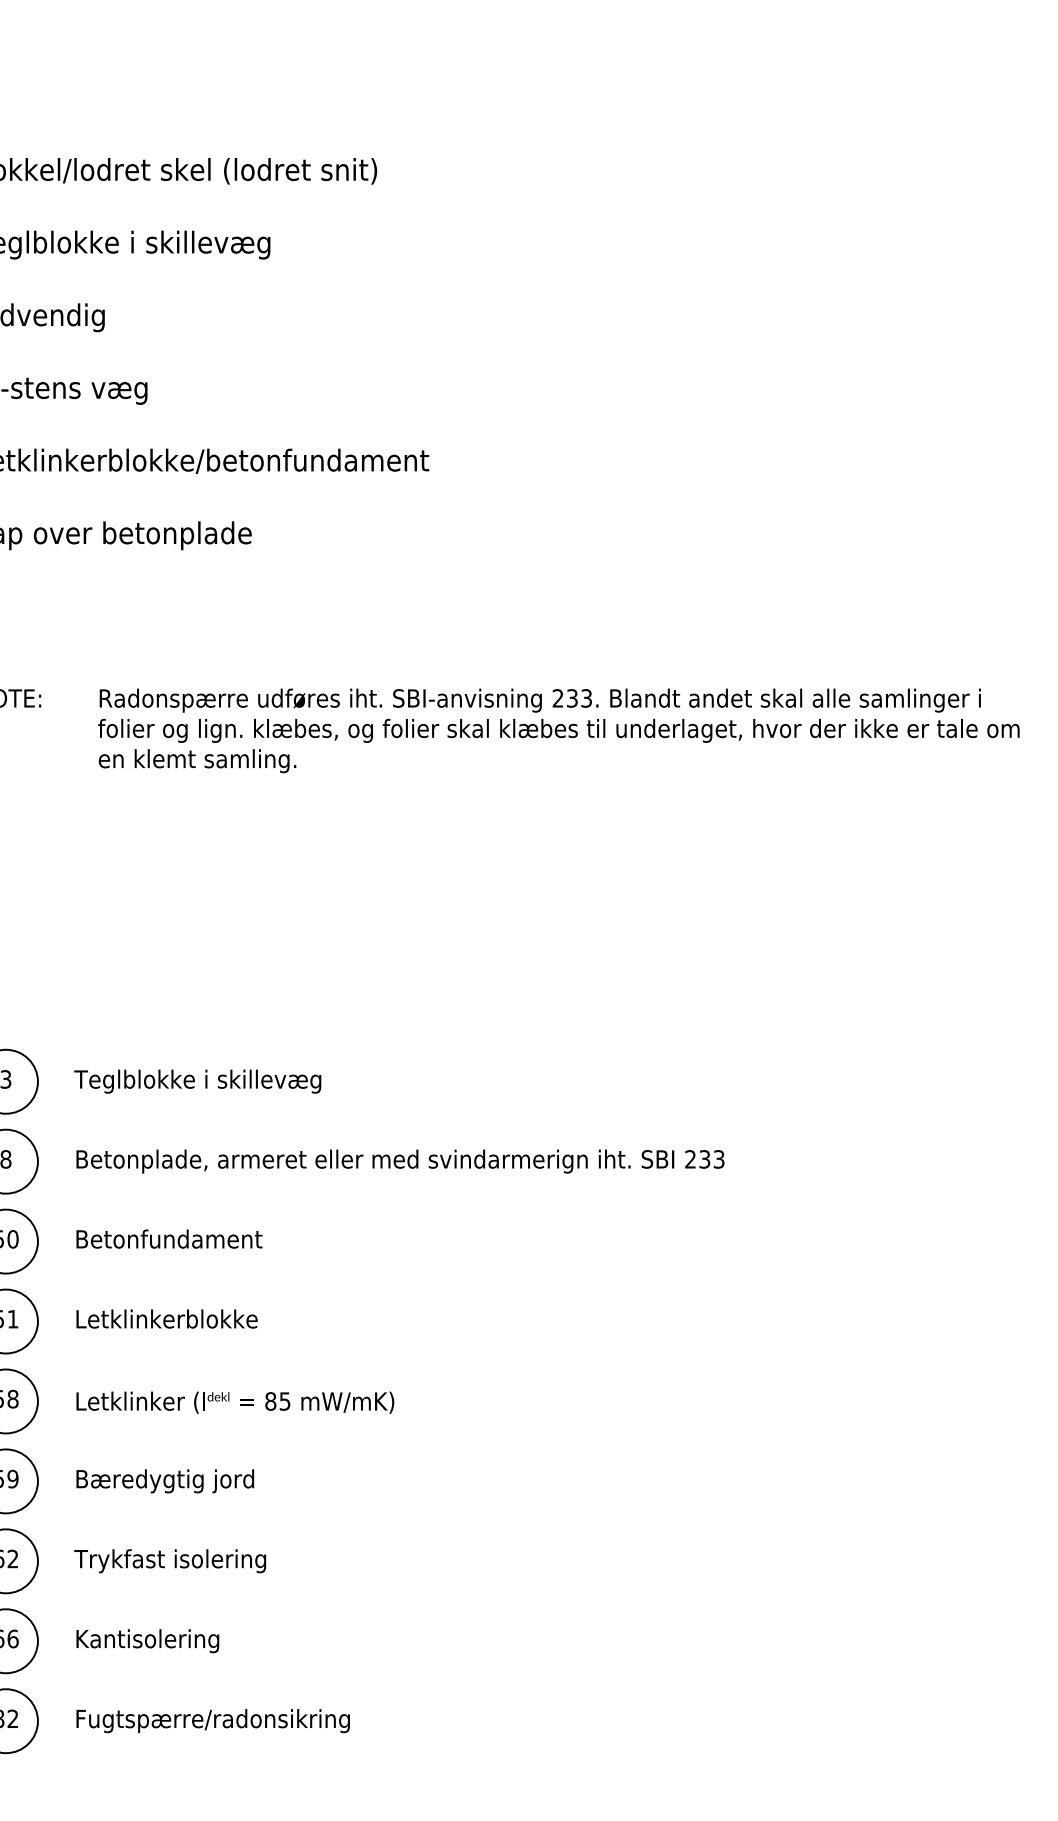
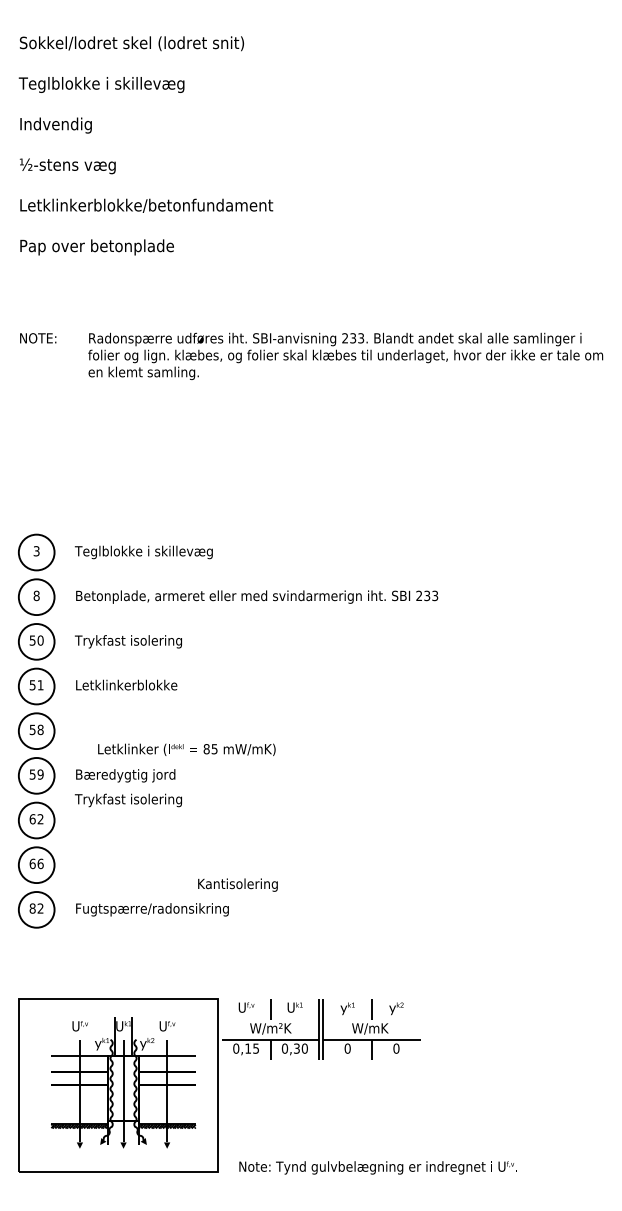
text: (168, 1240) -> (127, 641), Betonfundament -> Trykfast isolering
text: (234, 1402) -> (186, 749), moved
text: (170, 1561) -> (128, 800), moved
text: (146, 1640) -> (237, 884), moved

